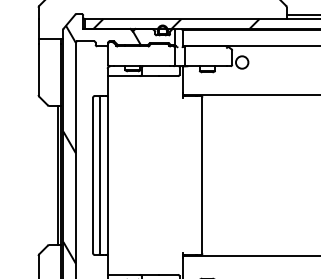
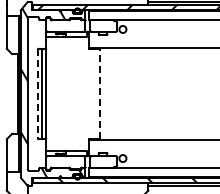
line: (92, 176) -> (37, 94), solid -> dashed
line: (202, 176) -> (100, 94), solid -> dashed

